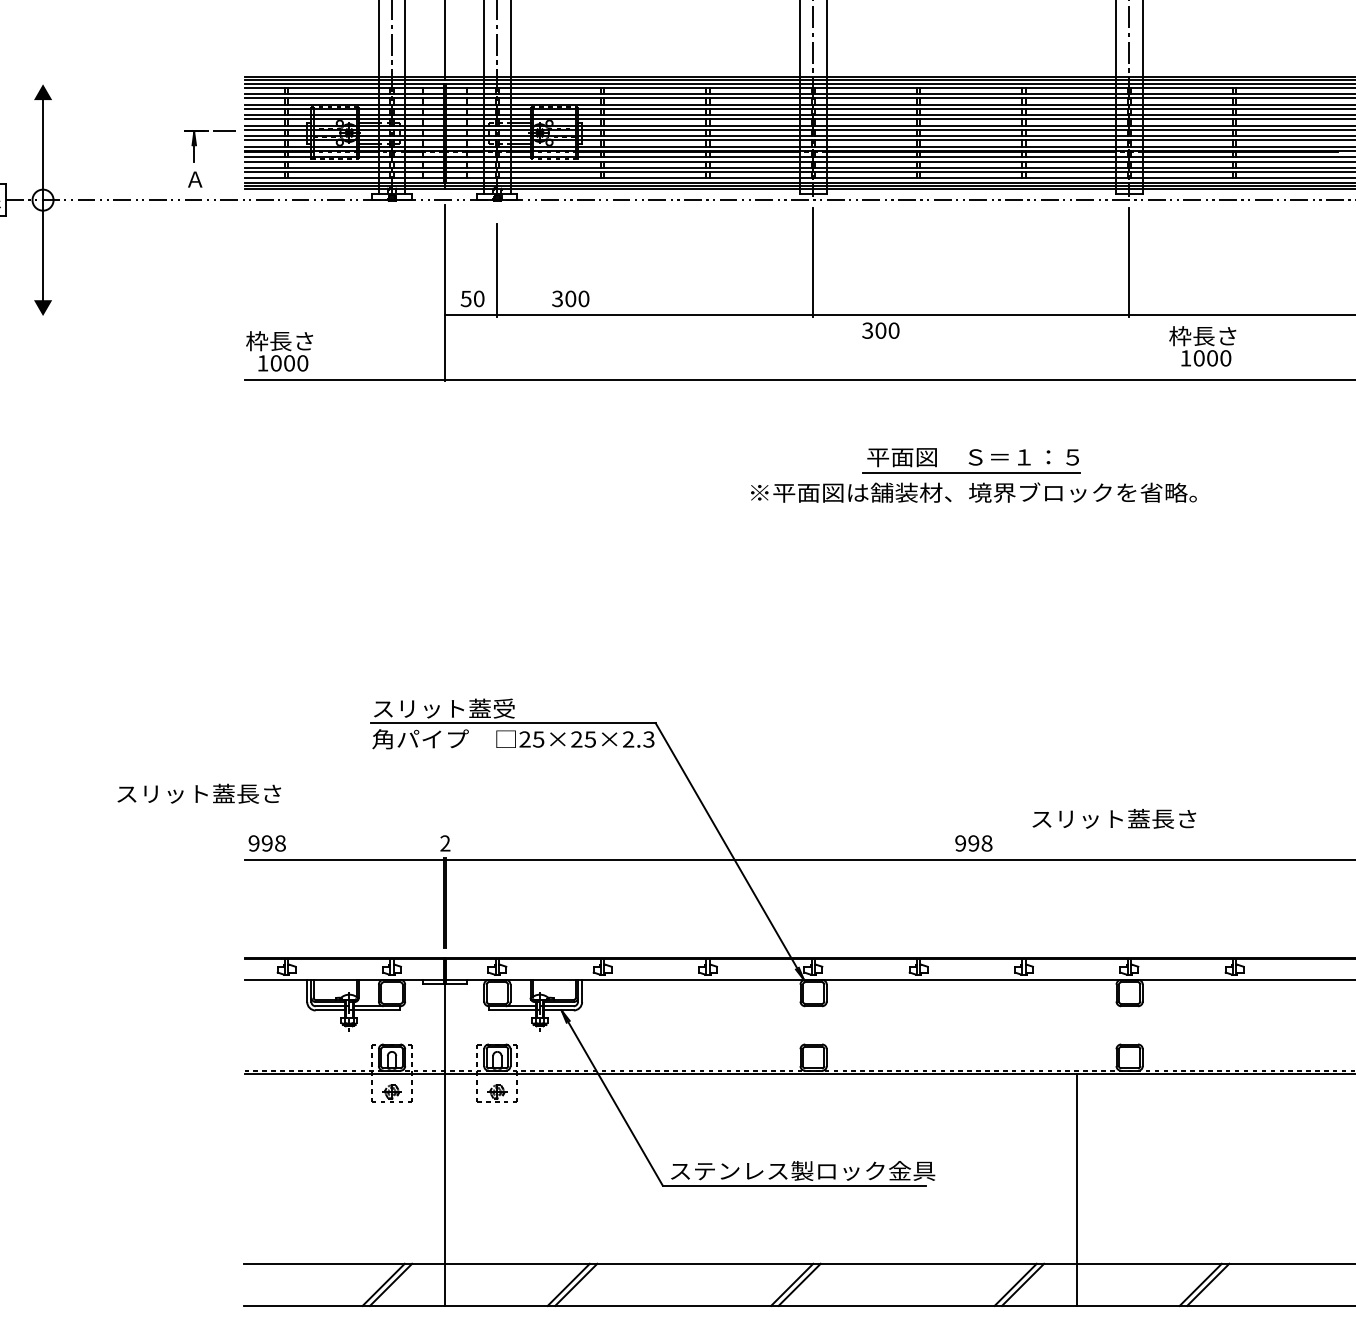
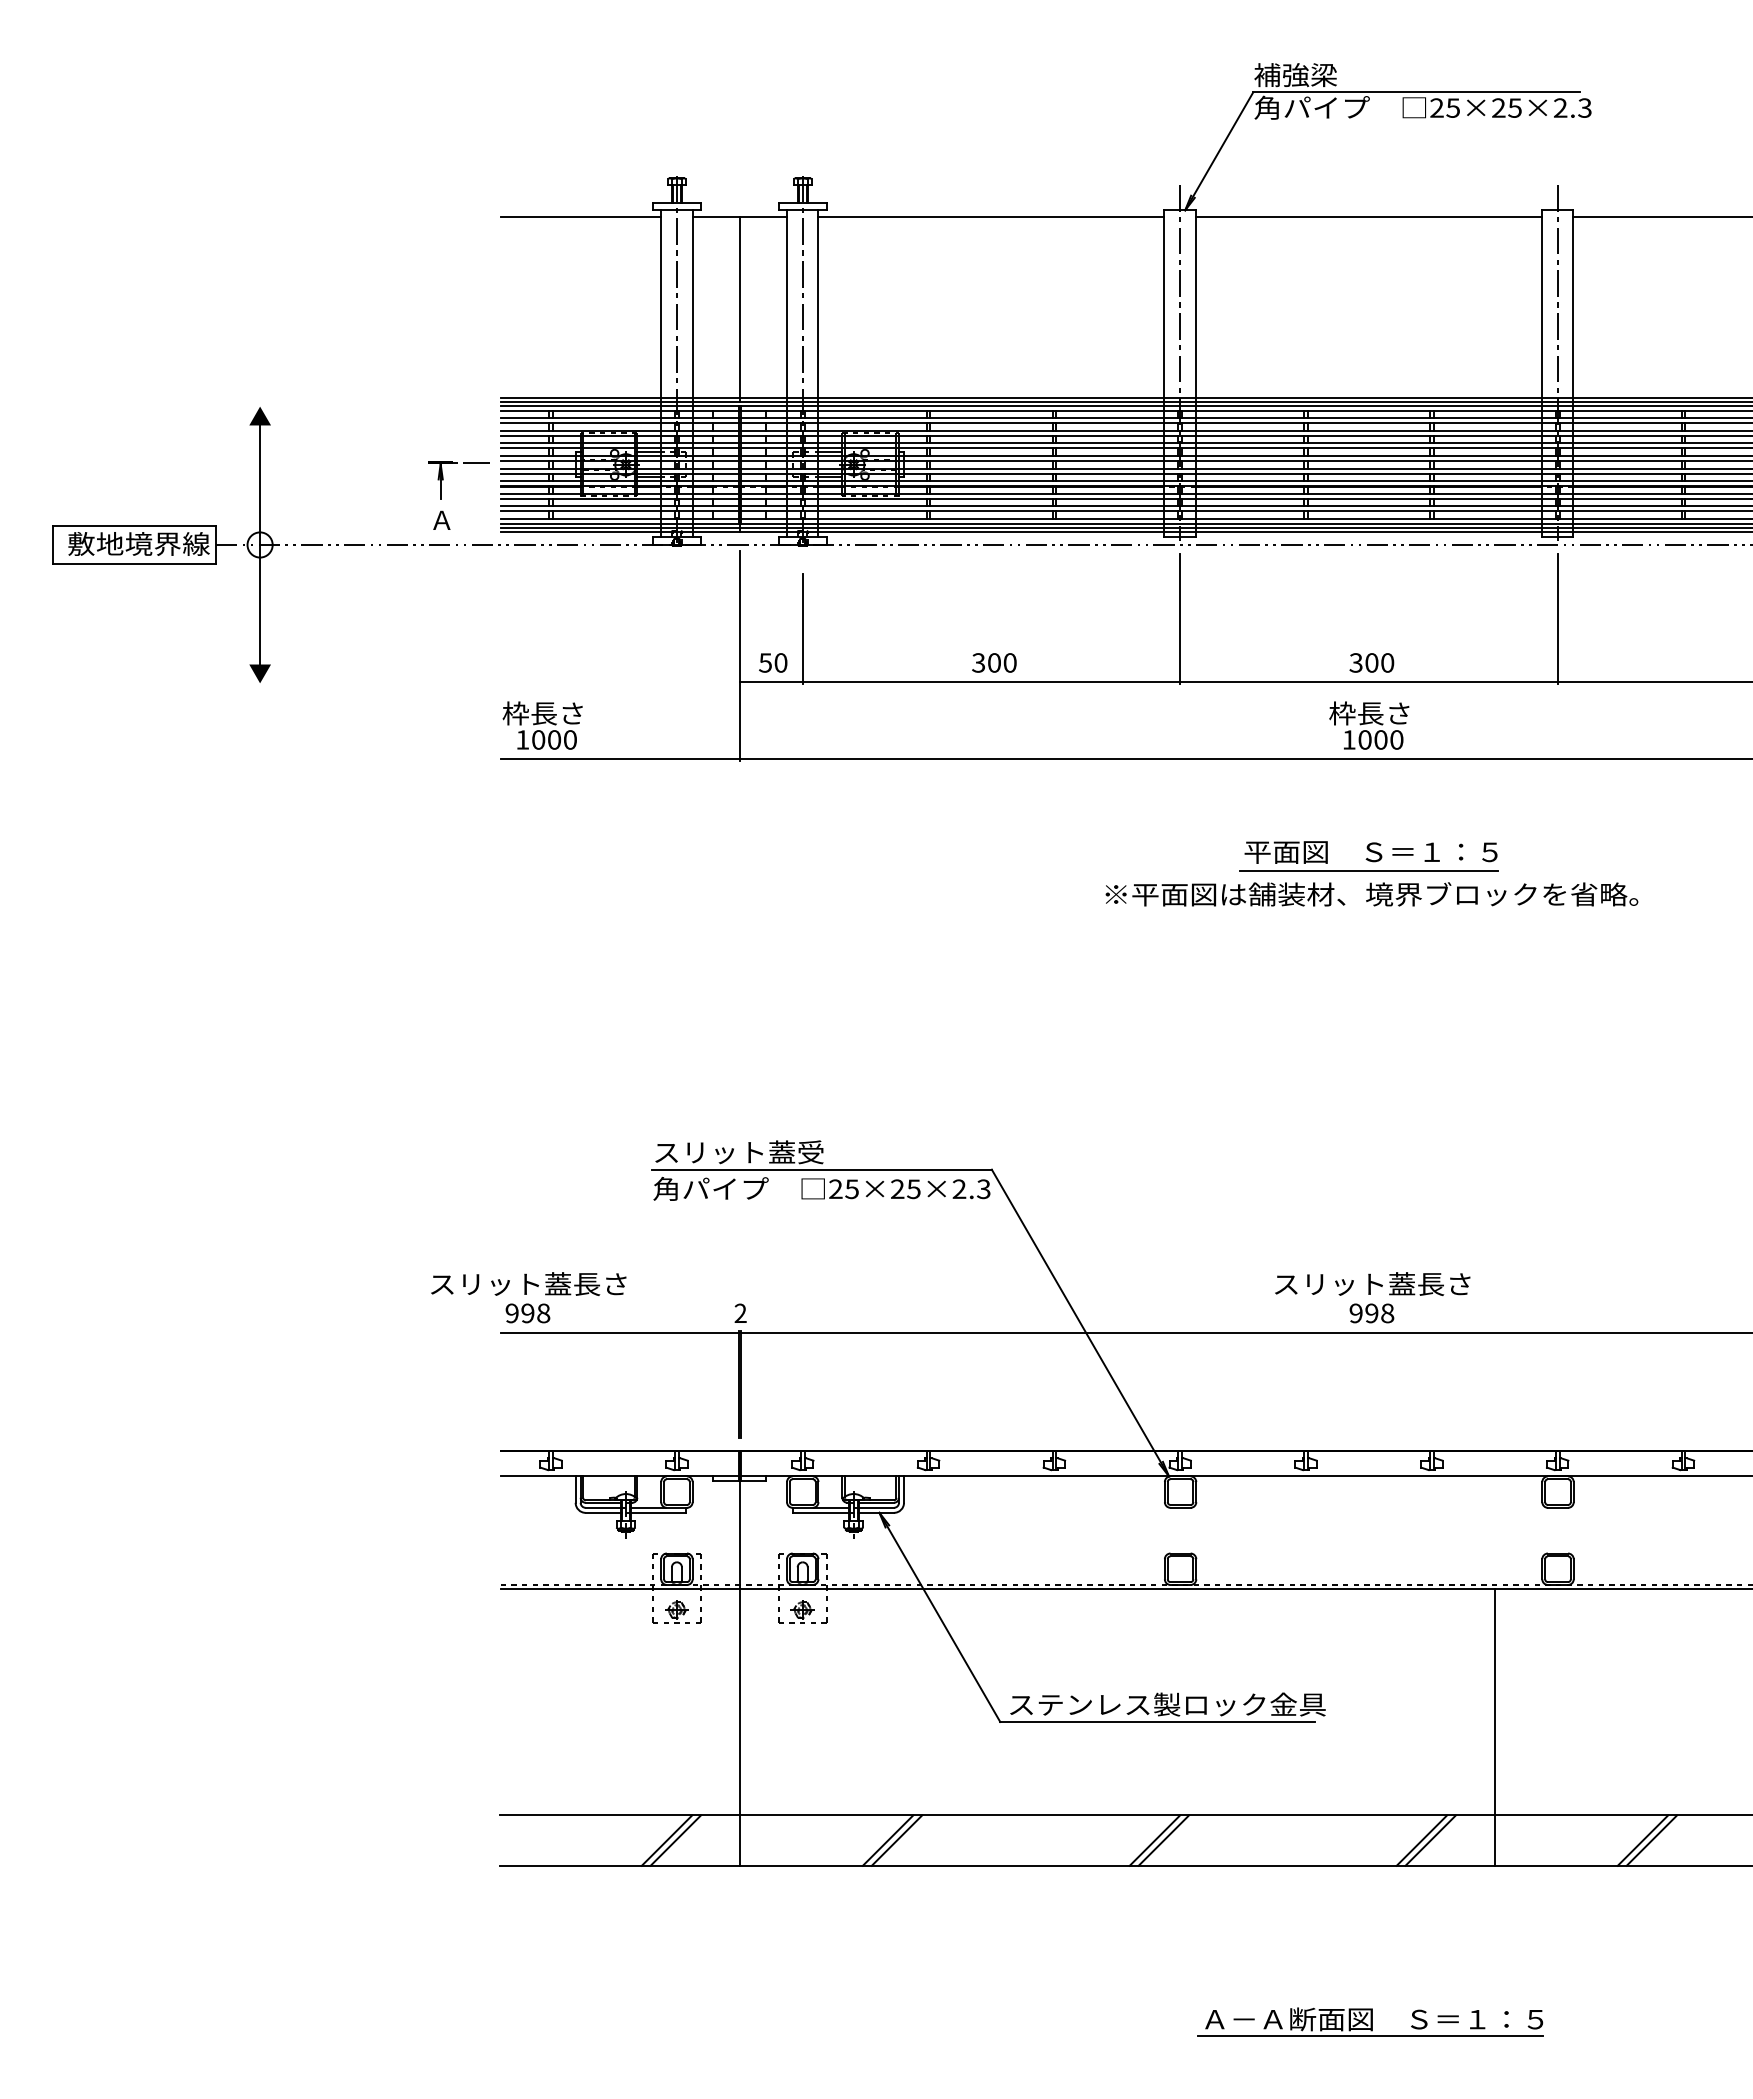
text: (570, 298) -> (994, 662), moved
text: (880, 330) -> (1371, 662), moved
text: (1202, 346) -> (1369, 725), moved
text: (199, 793) -> (528, 1283), moved
text: (1114, 818) -> (1372, 1283), moved

